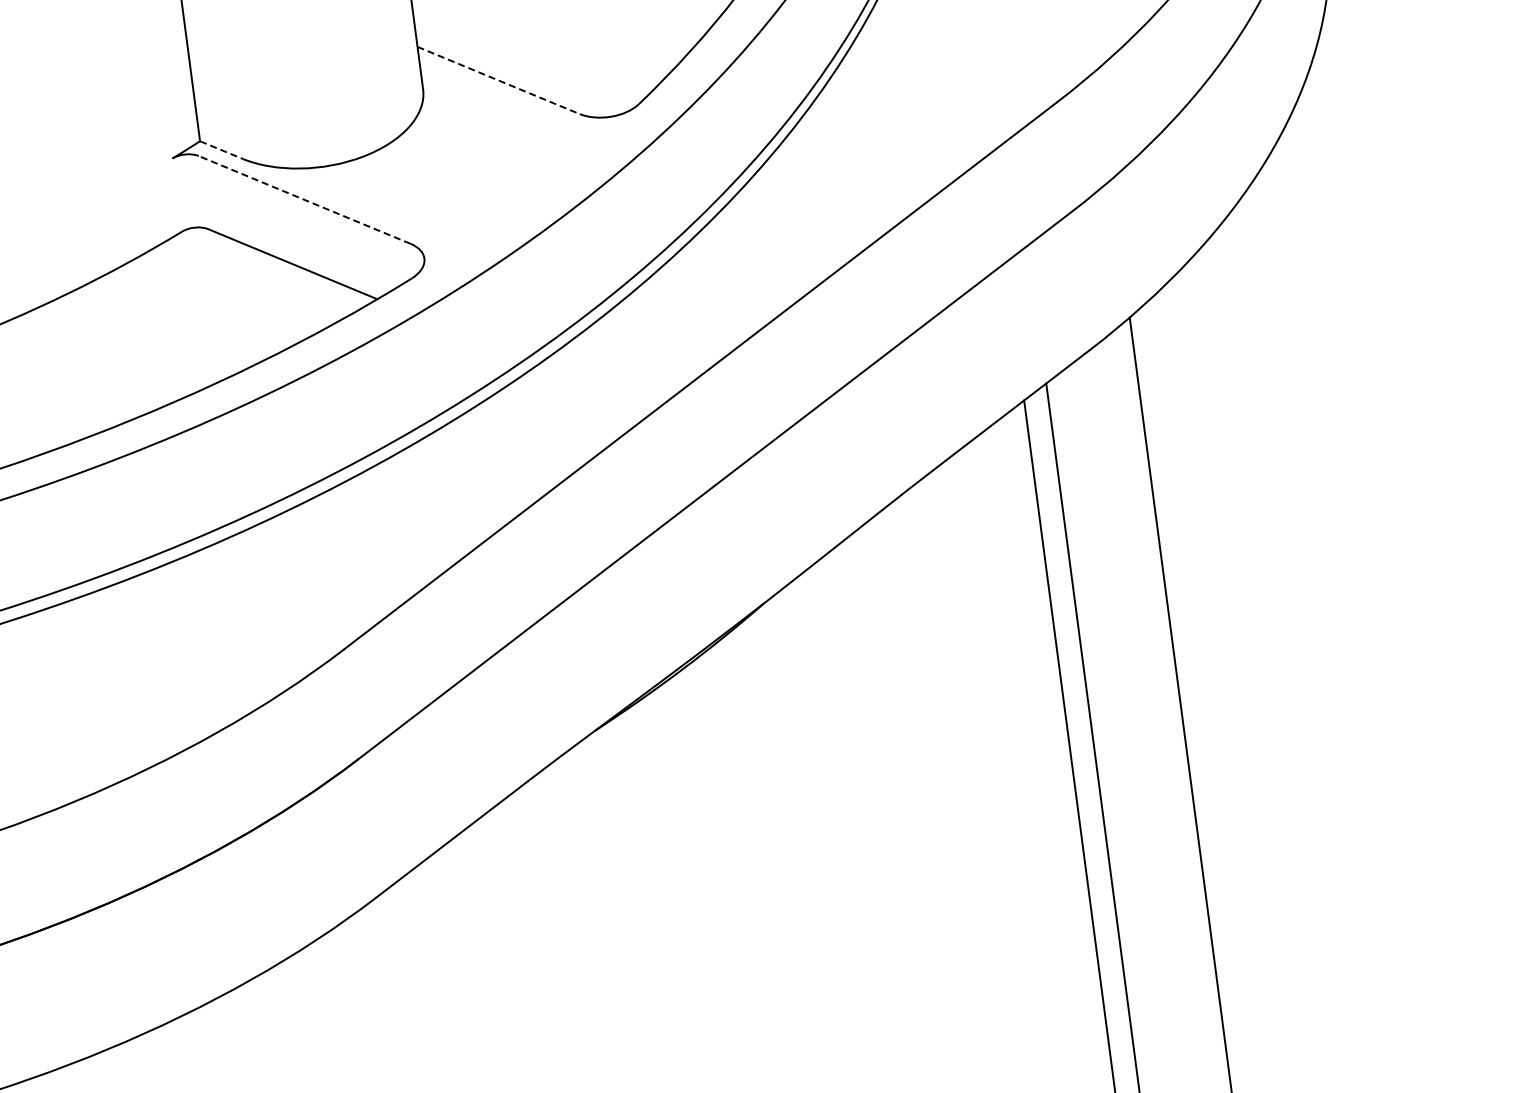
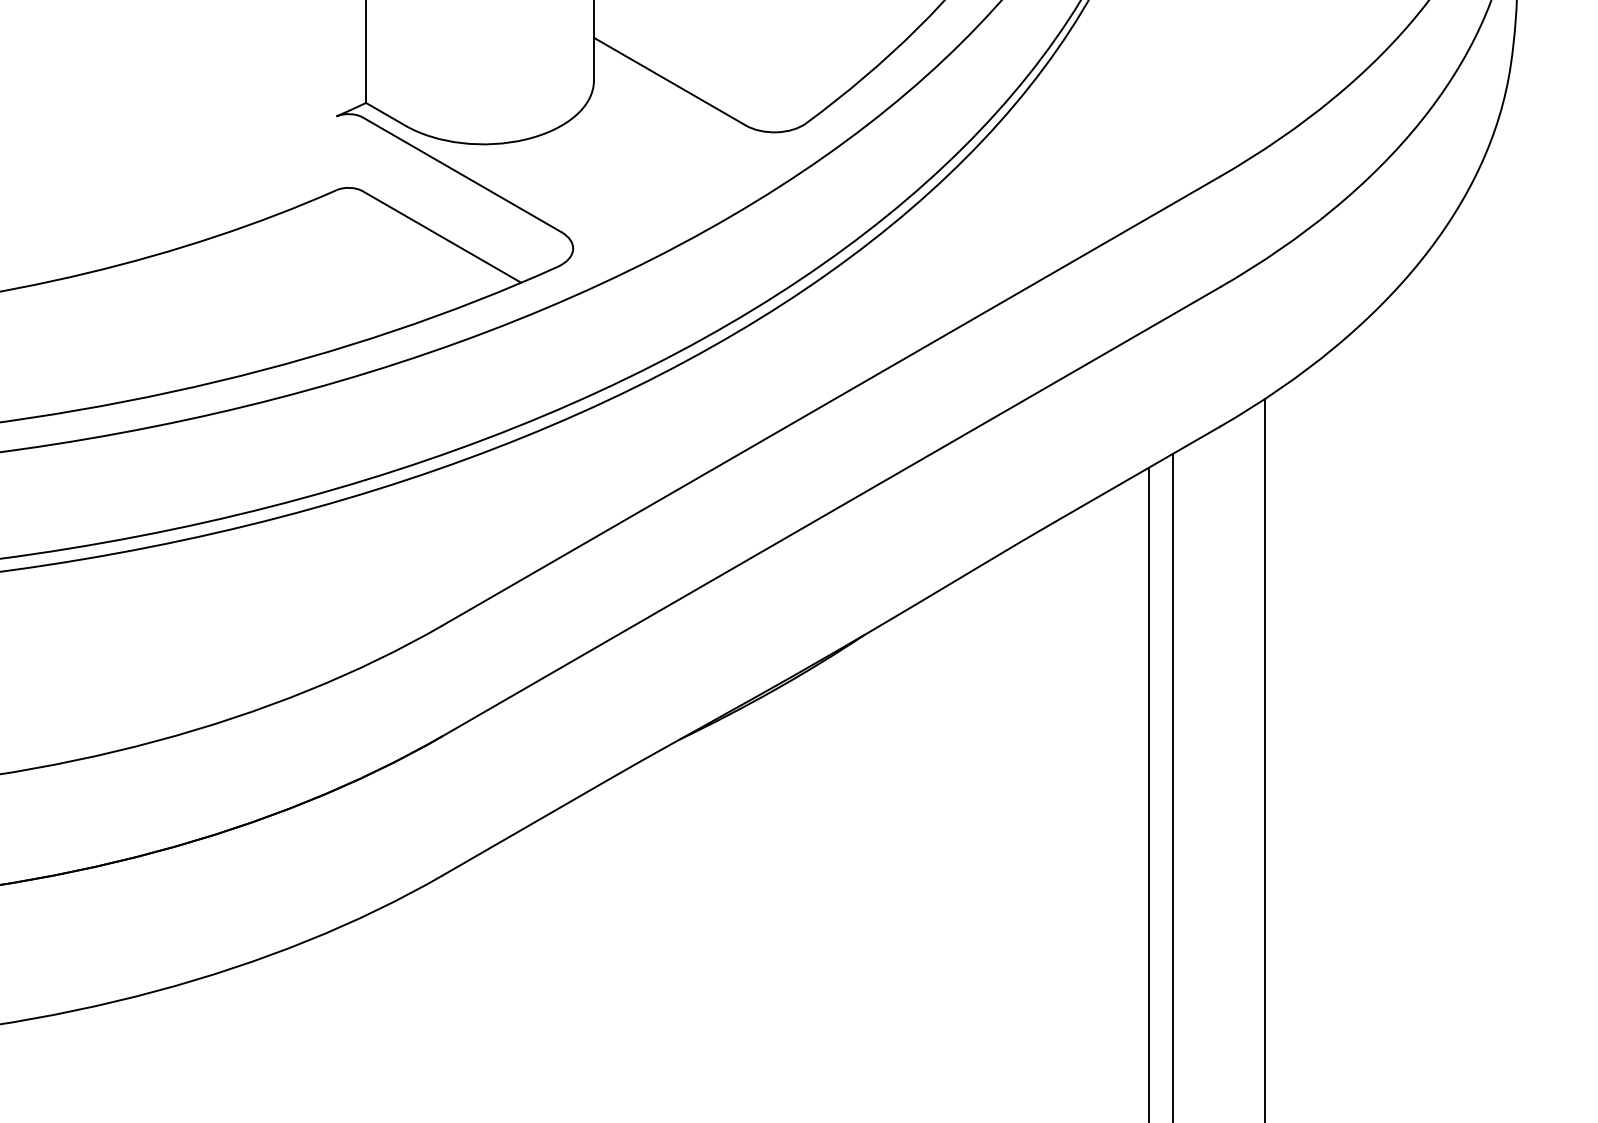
line: (498, 80) -> (669, 81), dashed -> solid
line: (220, 150) -> (385, 114), dashed -> solid
line: (305, 199) -> (462, 174), dashed -> solid

